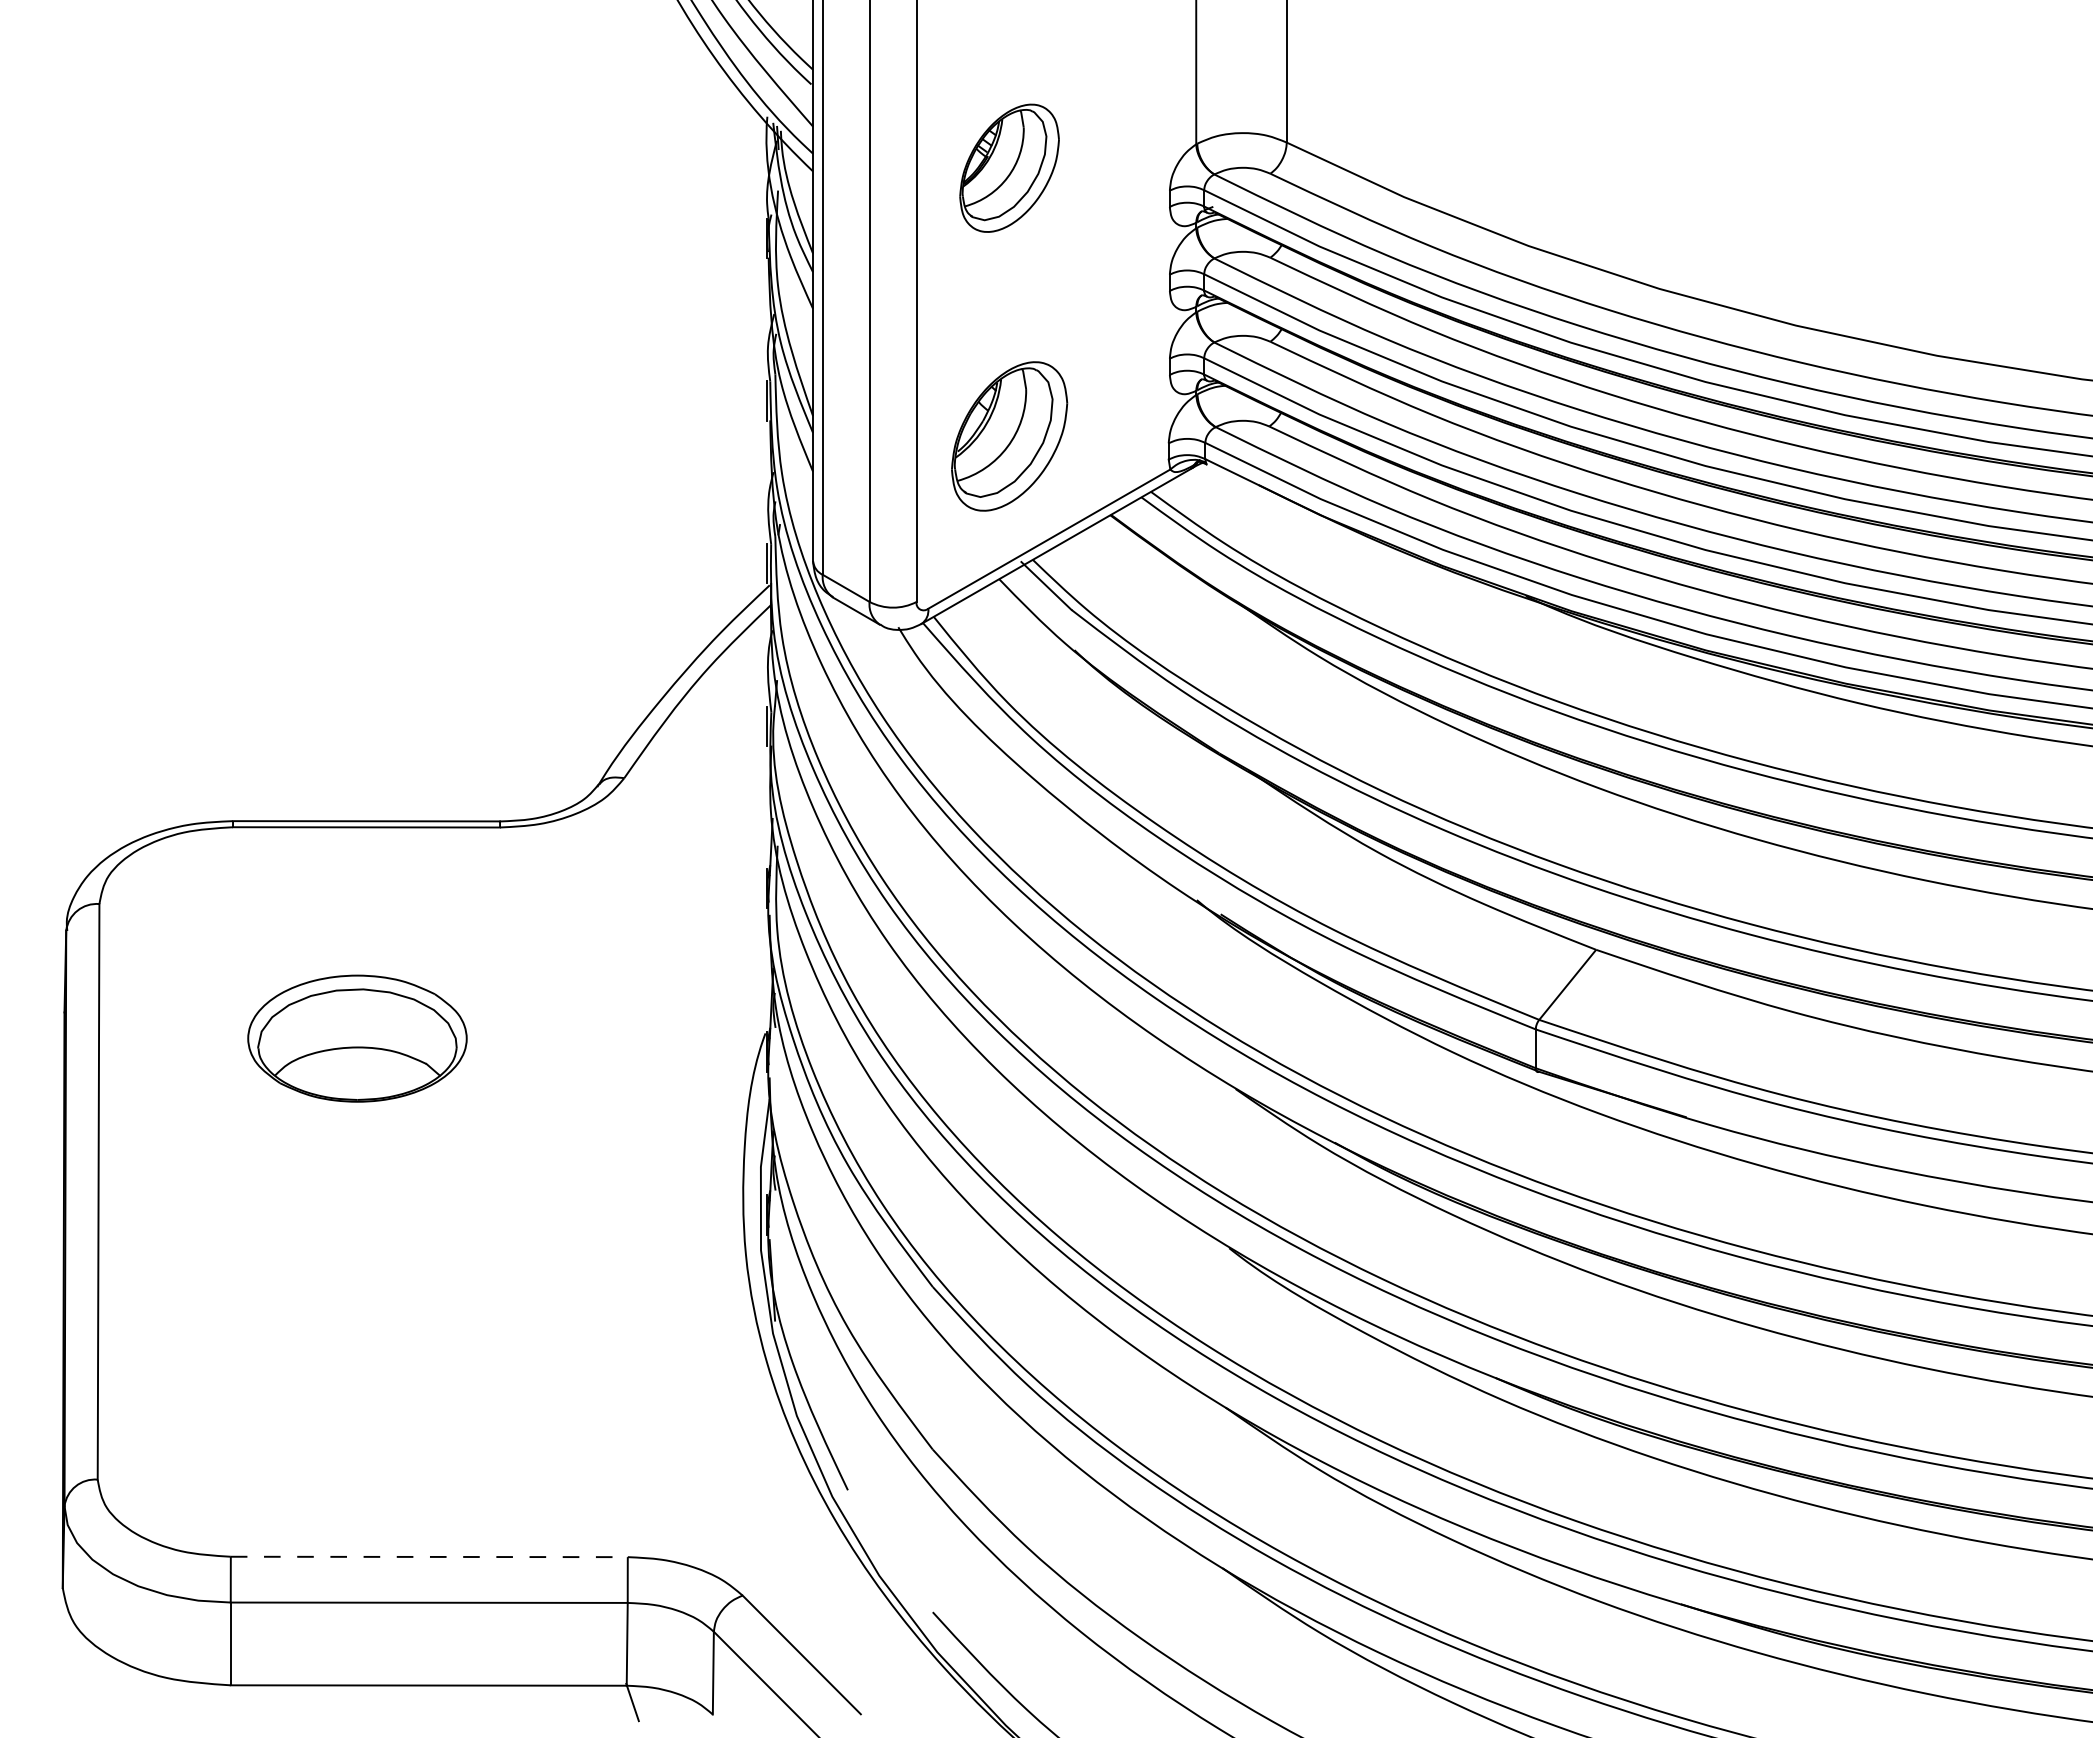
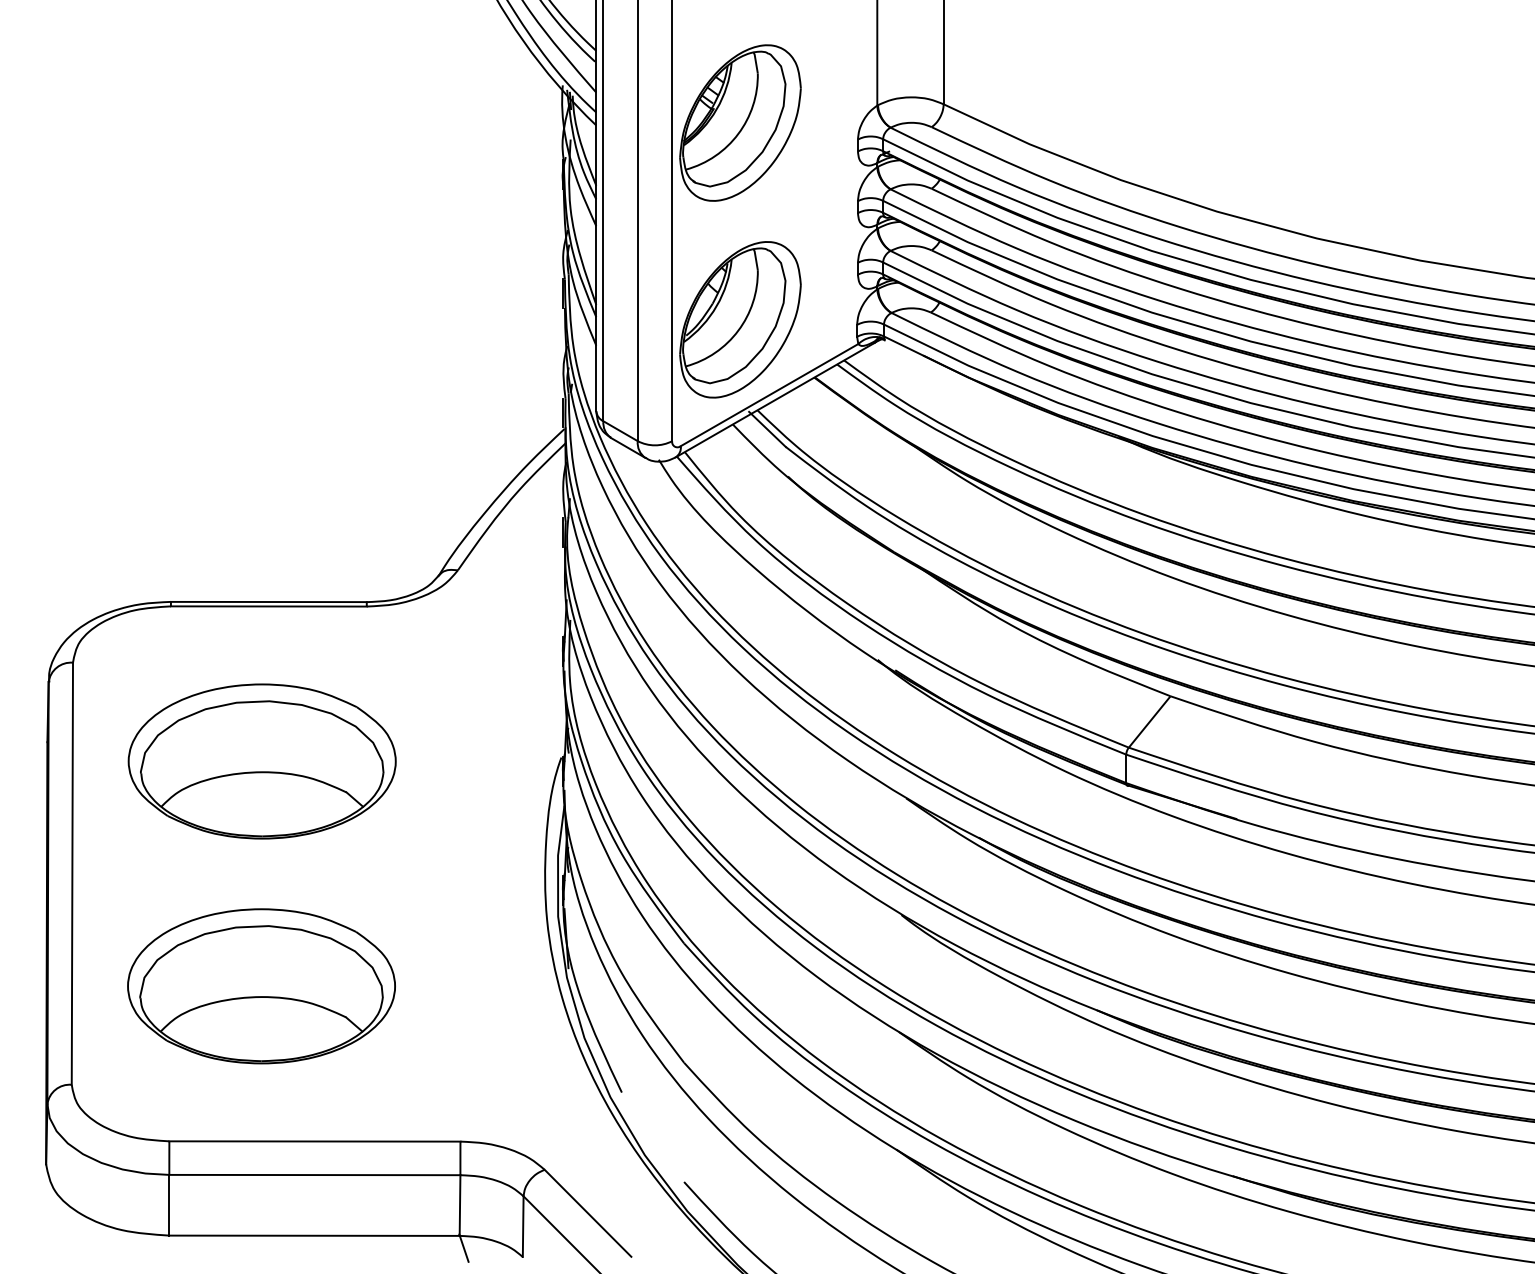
part: (1009, 168) -> (740, 123), size x1.67
part: (1009, 436) -> (740, 319), size x1.43
part: (357, 1038) -> (262, 761), size x1.67
part: (356, 1345) -> (261, 986), added
line: (429, 1556) -> (315, 1141), dashed -> solid

